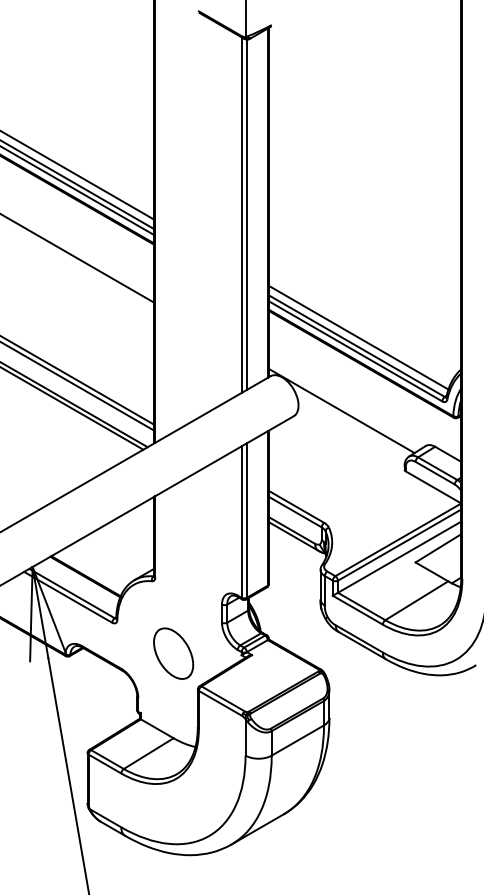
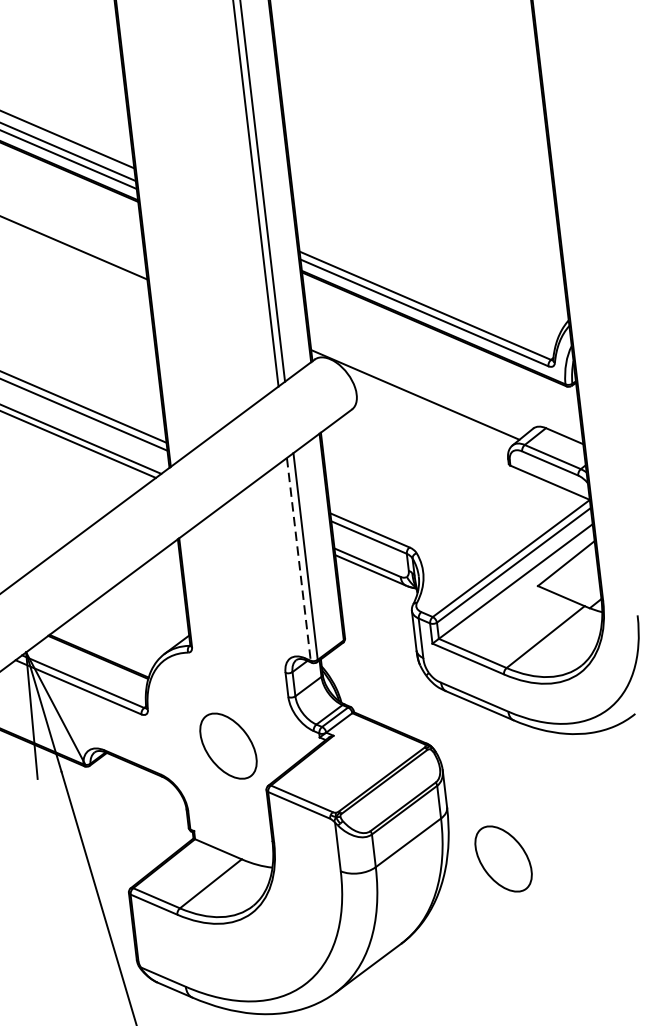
line: (358, 337) -> (426, 293), removed
line: (241, 522) -> (298, 559), solid -> dashed
part: (366, 760) -> (503, 858), added

